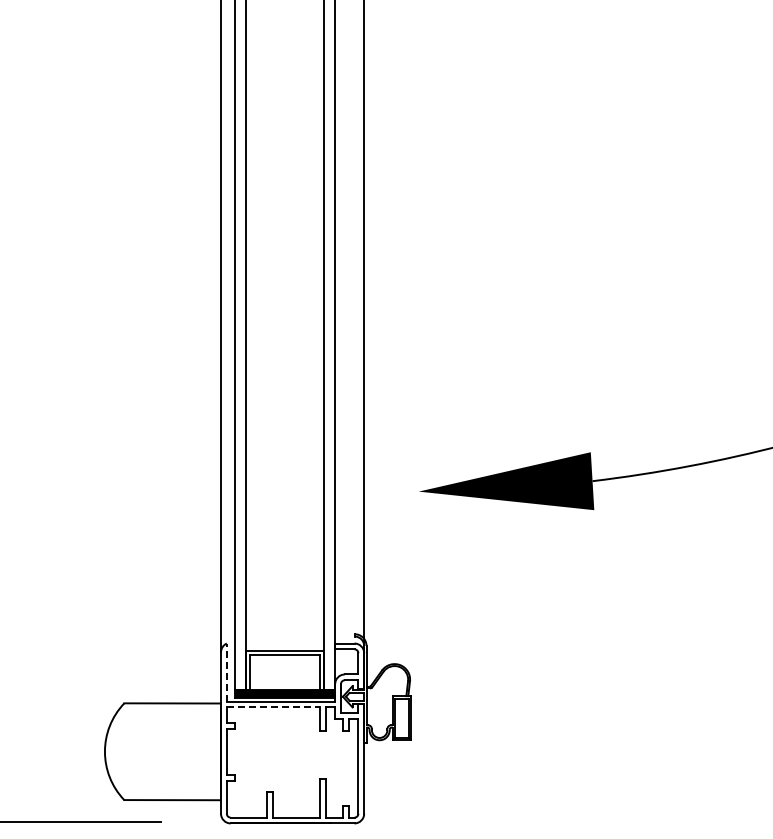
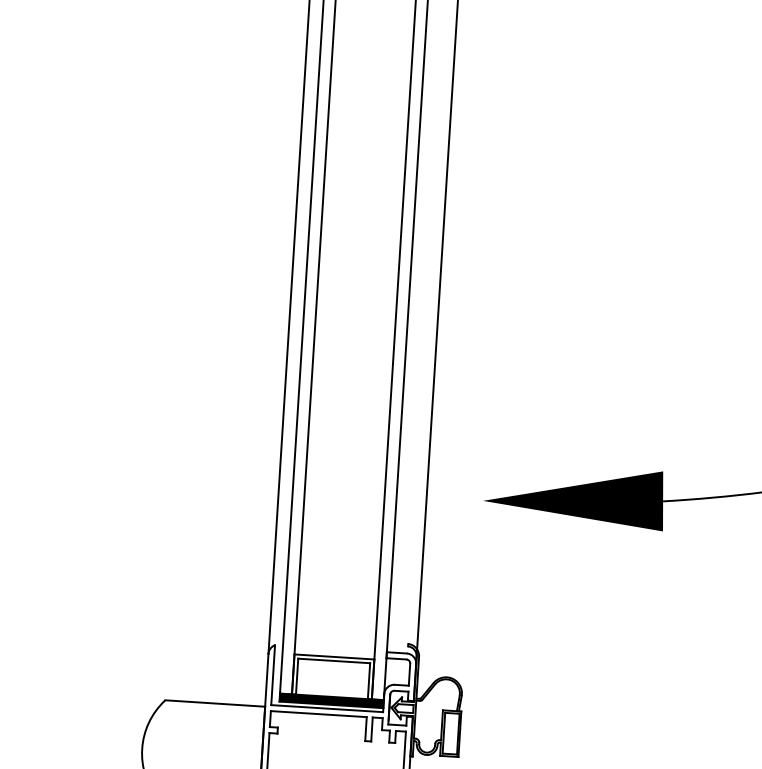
line: (226, 672) -> (272, 675), dashed -> solid
line: (273, 707) -> (319, 714), dashed -> solid

